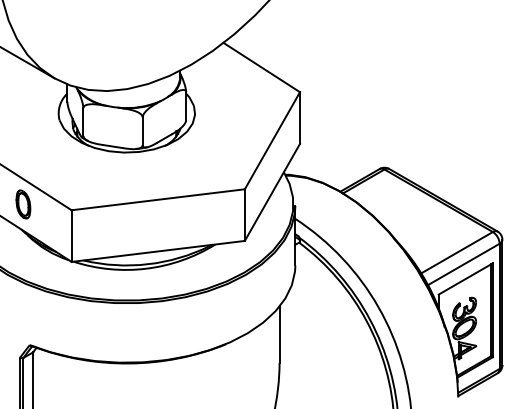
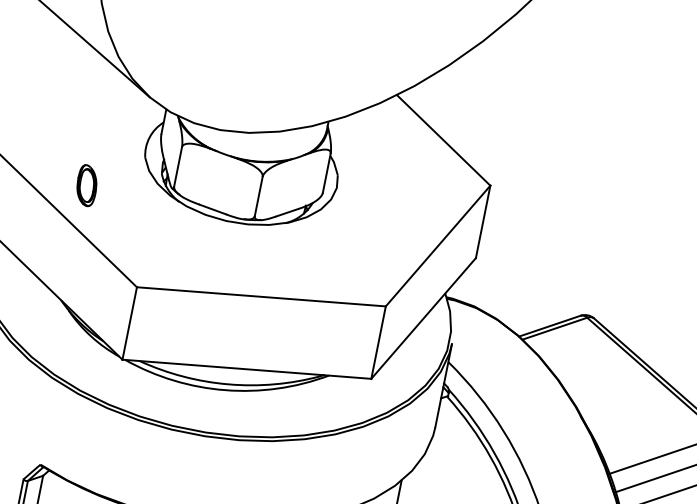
part: (23, 204) -> (87, 185), moved

